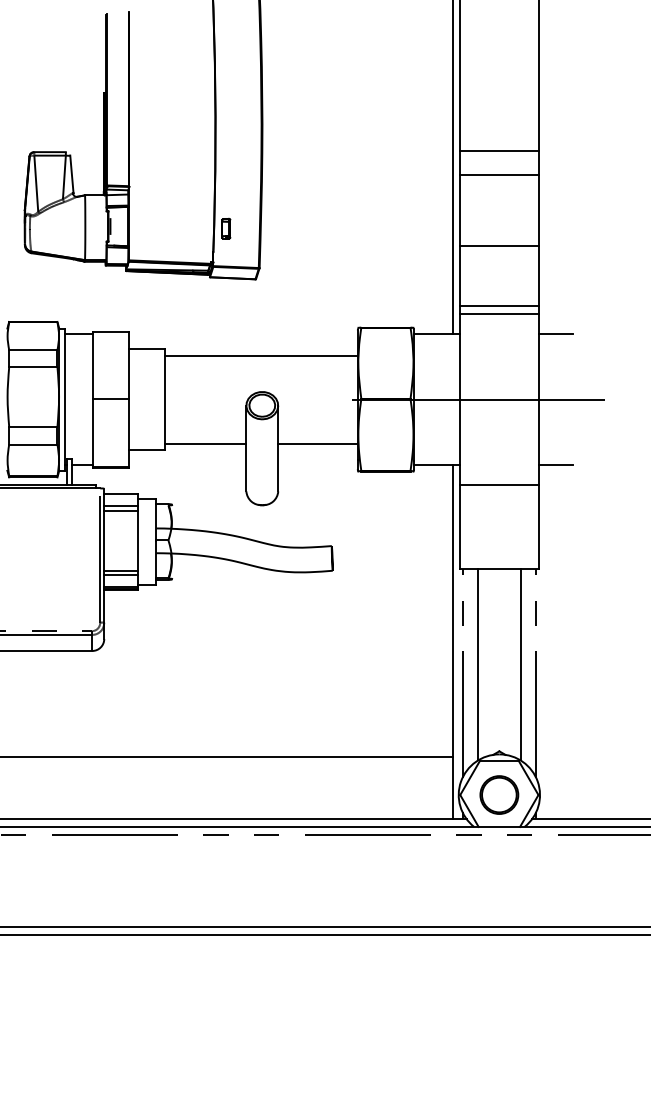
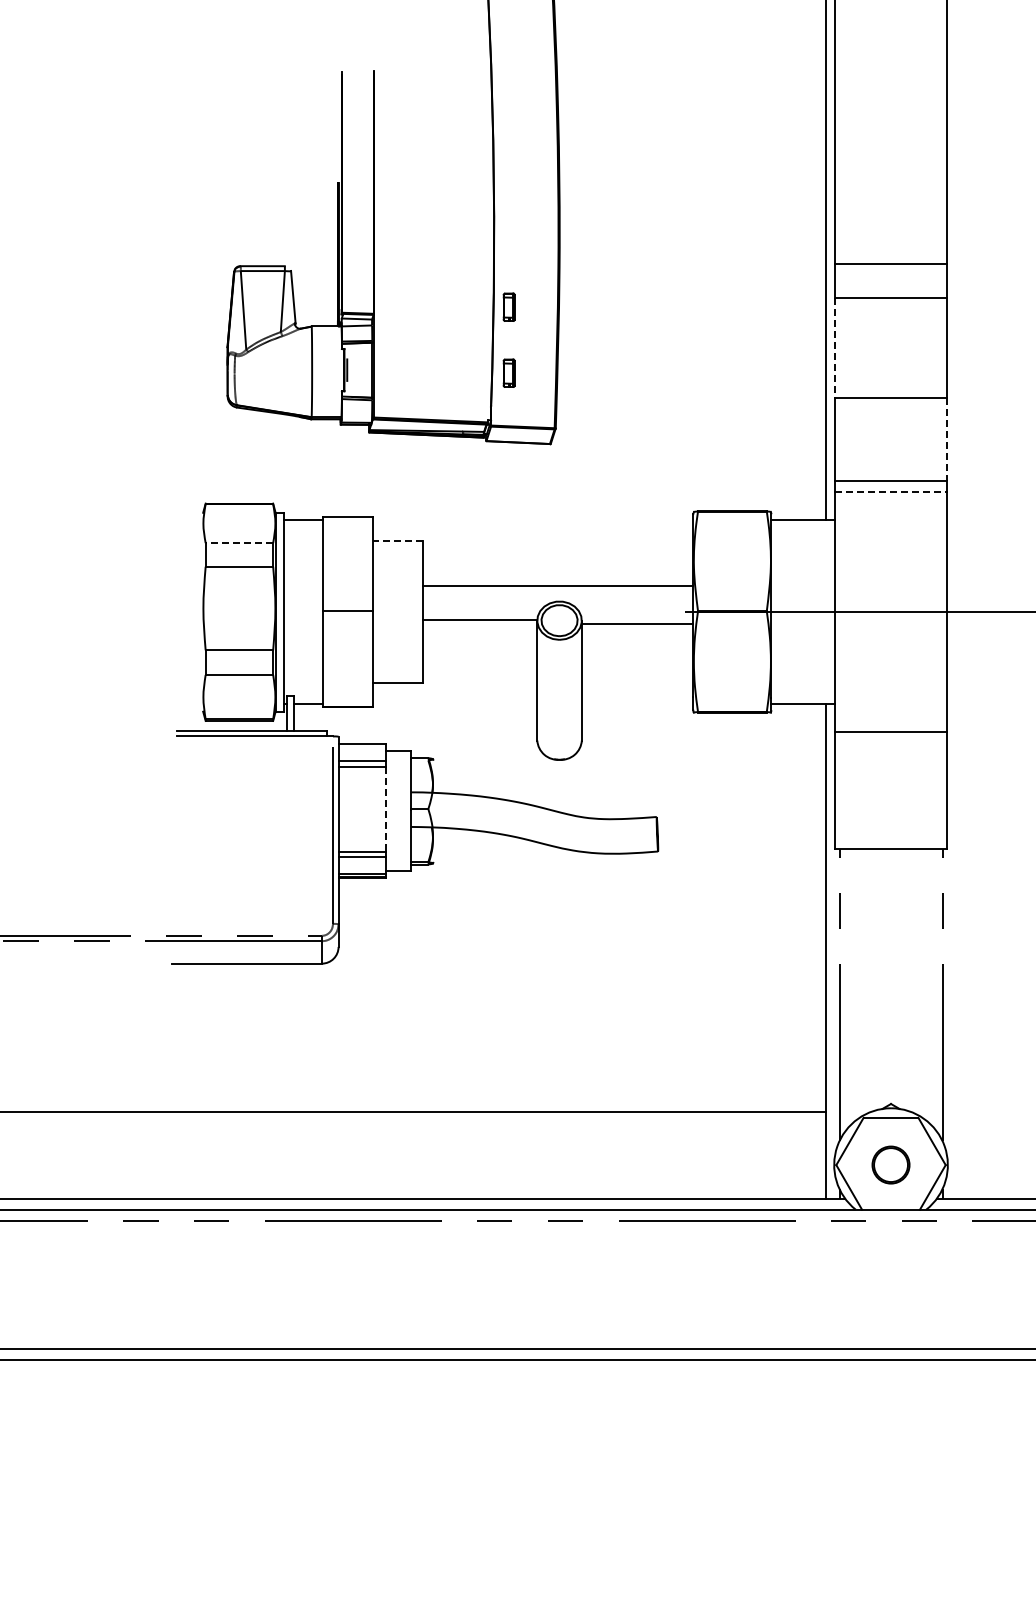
part: (225, 180) -> (508, 306), added
line: (459, 210) -> (835, 347), solid -> dashed
line: (539, 276) -> (946, 439), solid -> dashed
line: (499, 314) -> (891, 492), solid -> dashed
line: (556, 334) -> (970, 520), removed
line: (146, 349) -> (397, 541), solid -> dashed
line: (33, 350) -> (239, 543), solid -> dashed
line: (261, 355) -> (558, 585), moved
line: (205, 443) -> (480, 619), moved
line: (318, 443) -> (637, 623), moved
line: (556, 465) -> (970, 704), removed
line: (137, 540) -> (385, 809), solid -> dashed
line: (478, 664) -> (861, 982), removed
line: (520, 664) -> (920, 982), removed
part: (498, 794) -> (890, 1164), size x0.7

